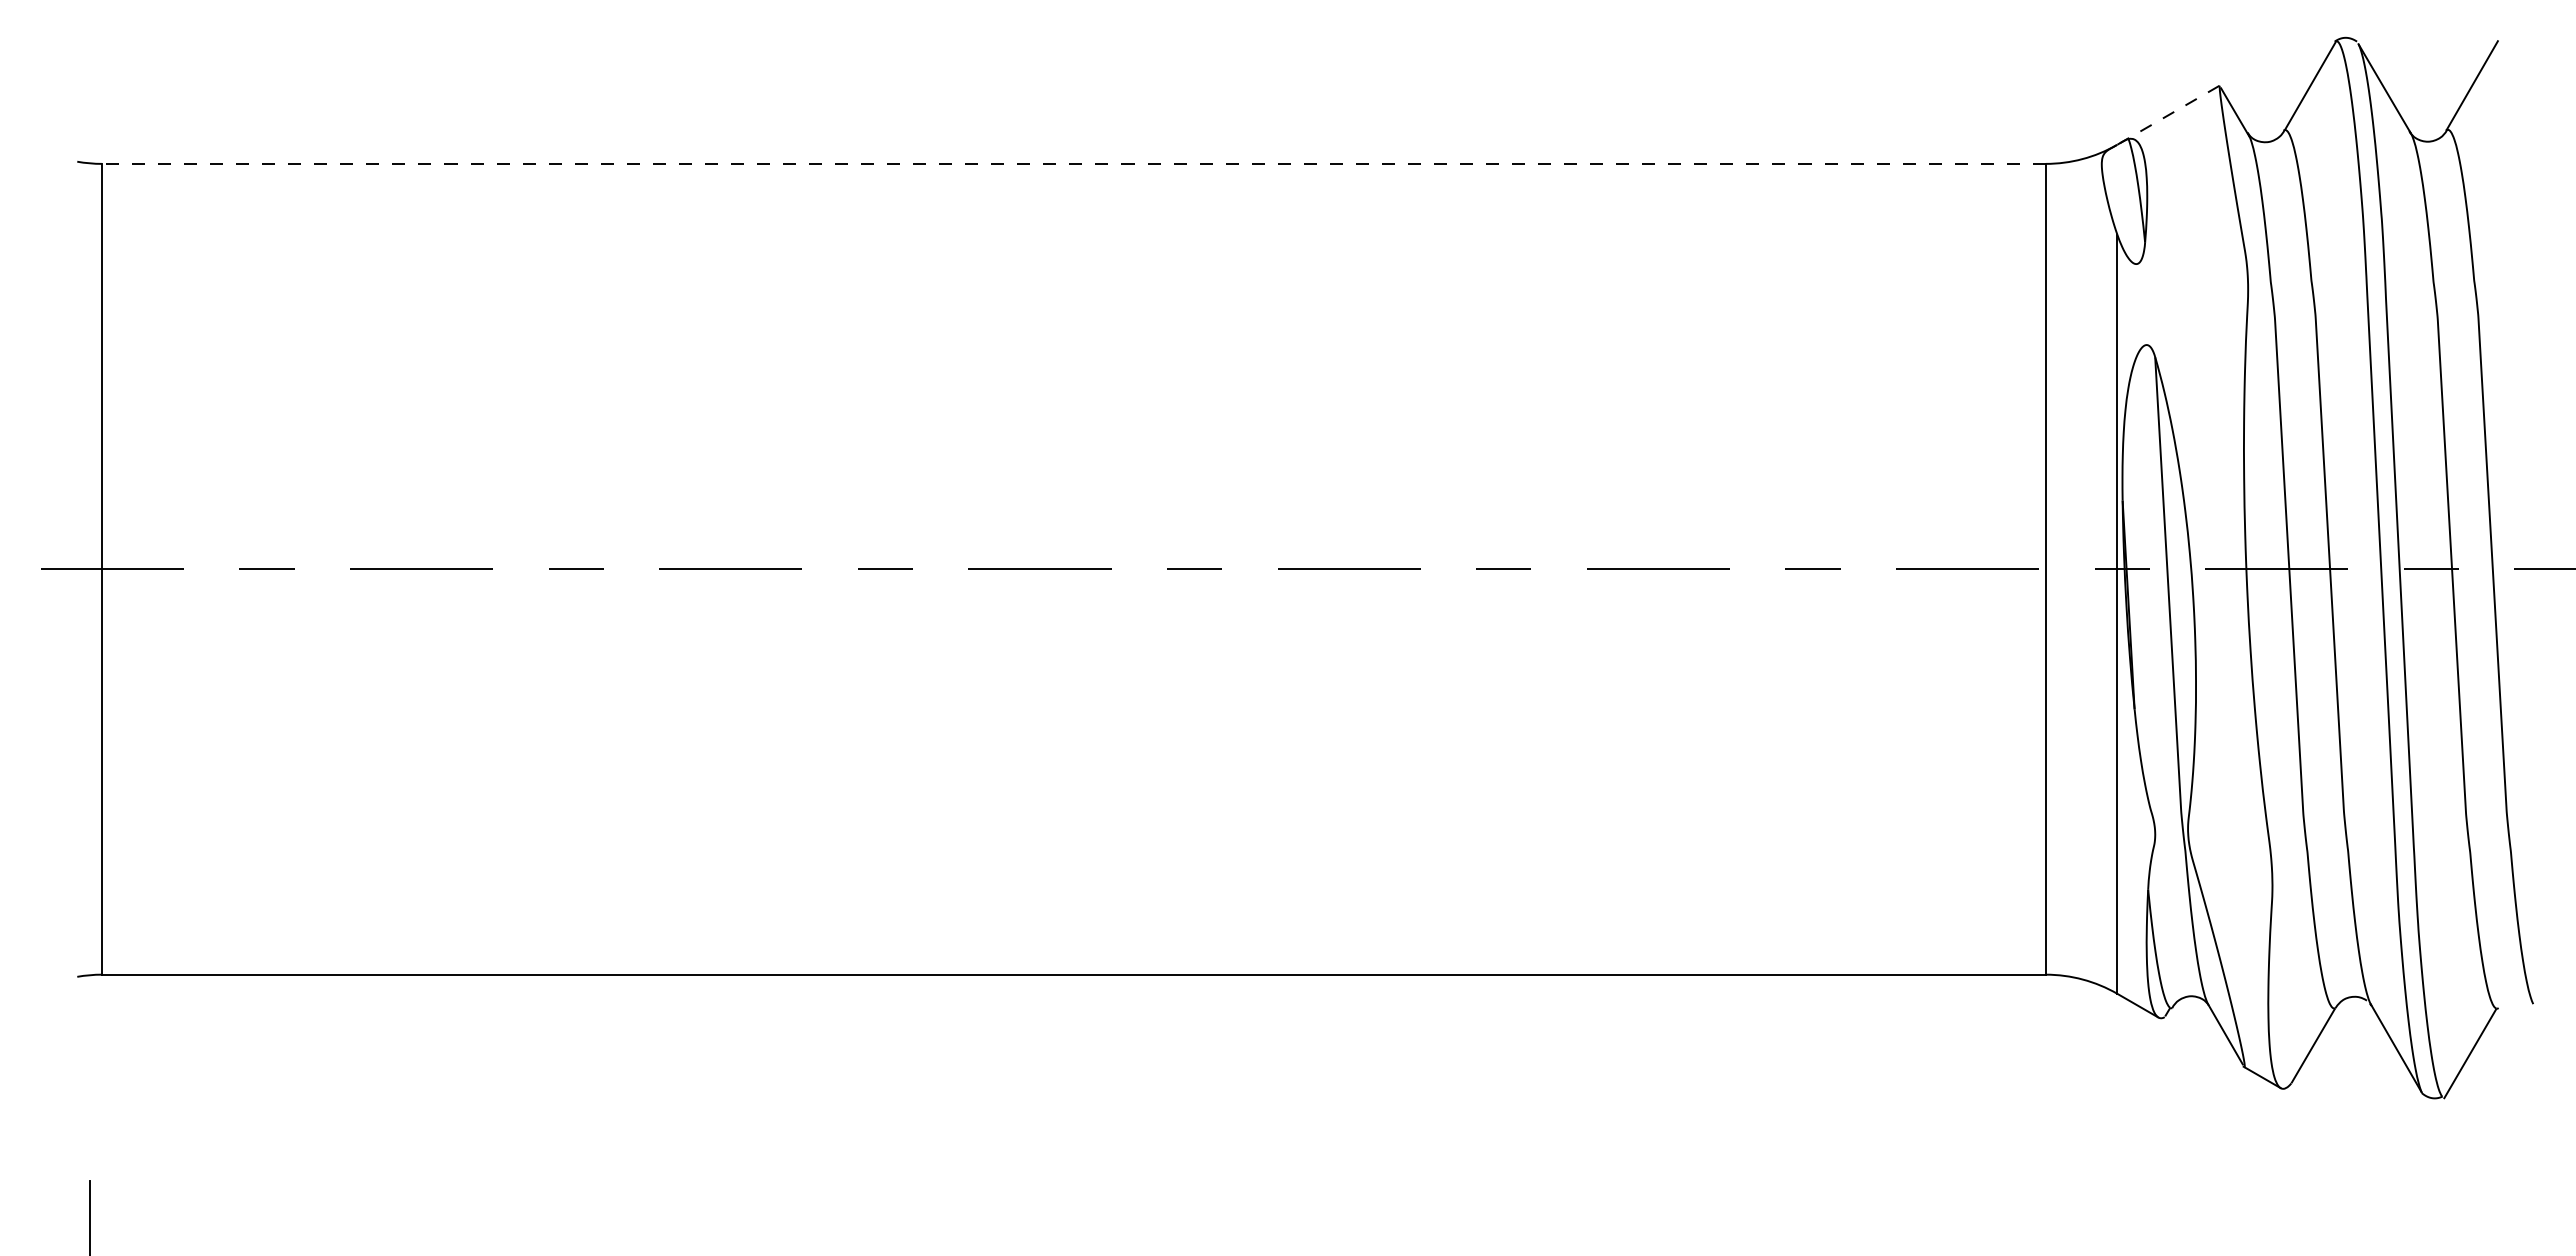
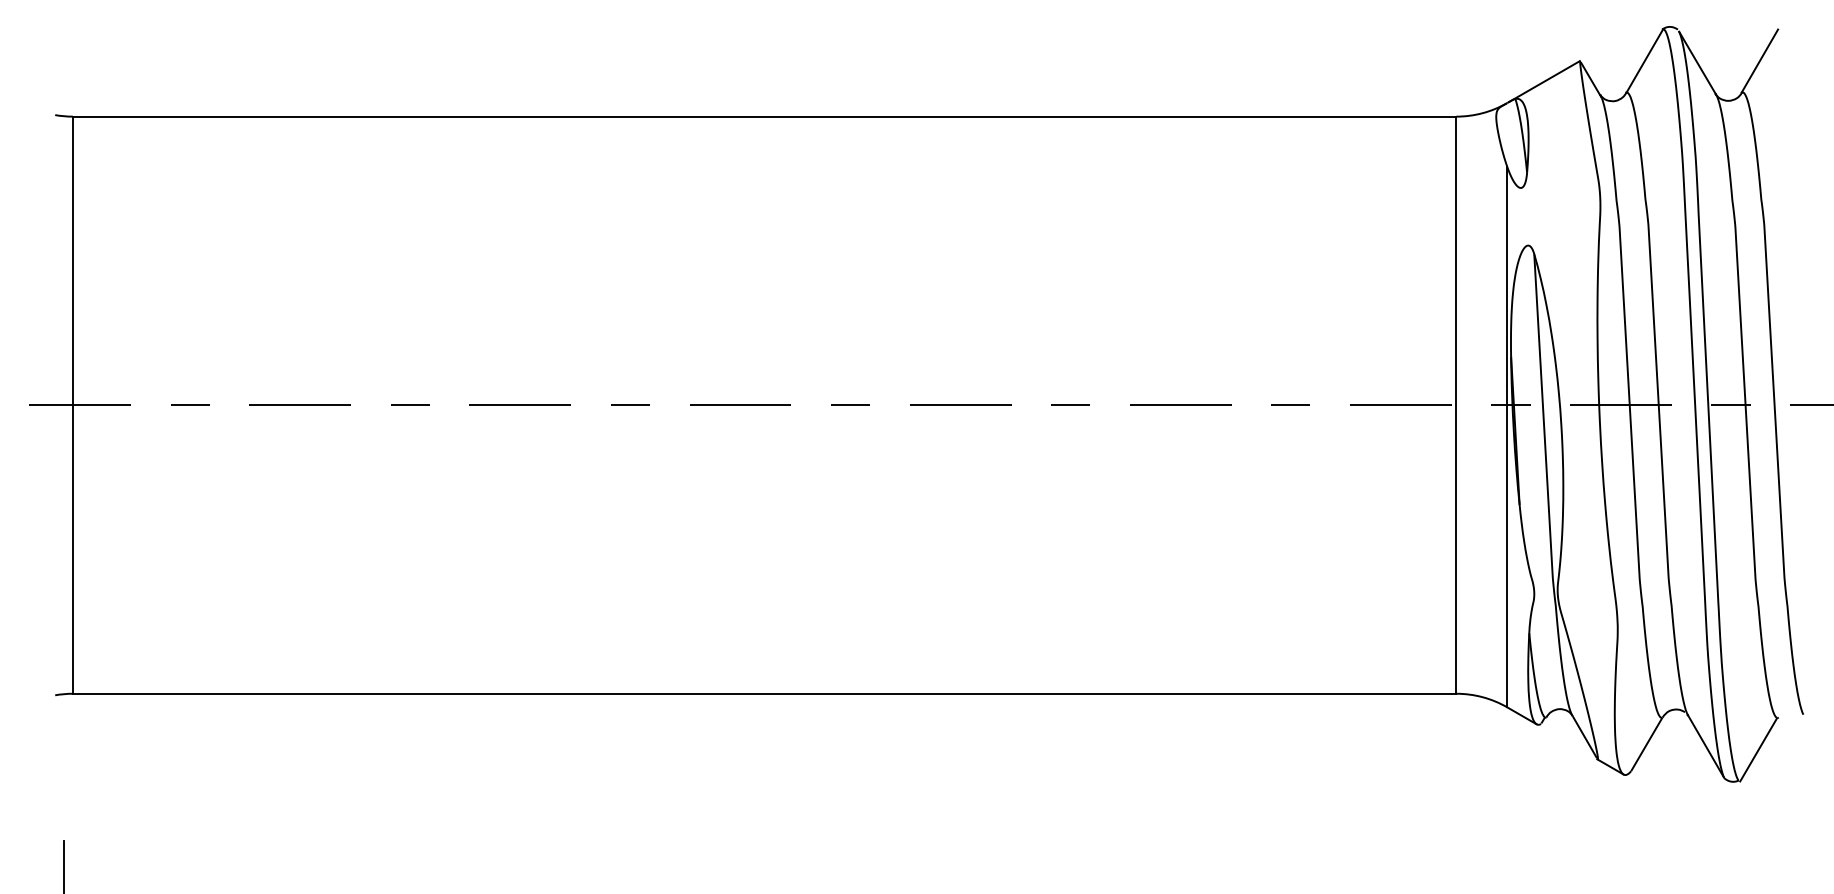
line: (2169, 114) -> (1544, 81), dashed -> solid
line: (1073, 163) -> (764, 116), dashed -> solid

